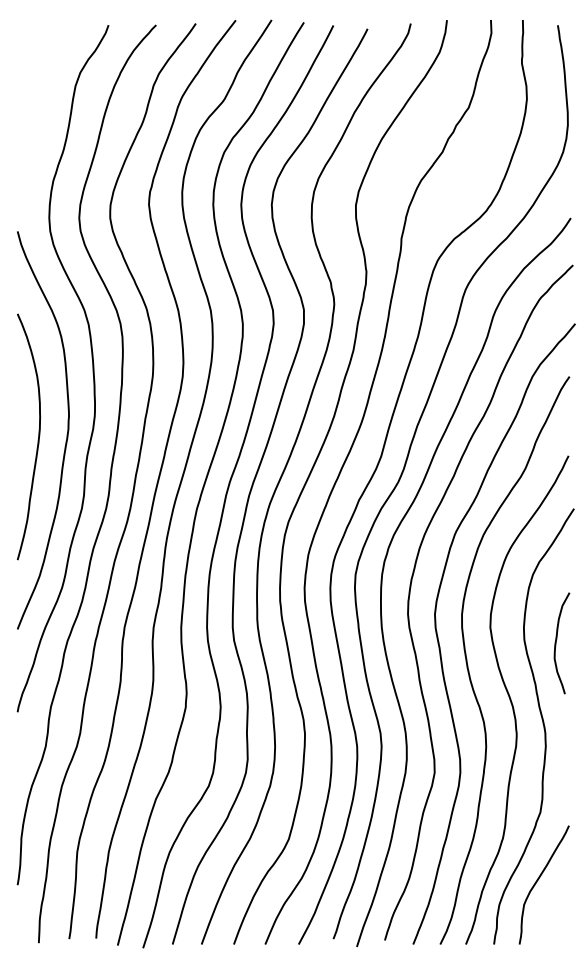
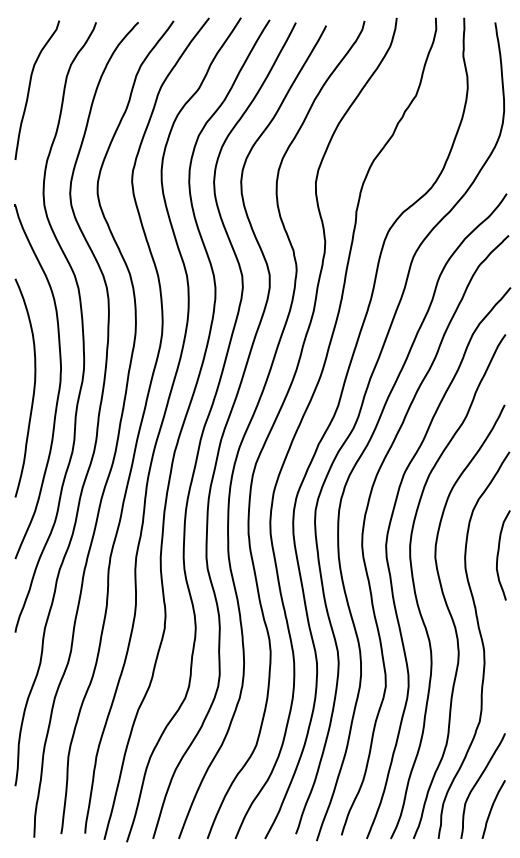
curve: (34, 98) -> (30, 87), added
curve: (556, 643) -> (498, 555), moved
curve: (554, 911) -> (492, 809), added

